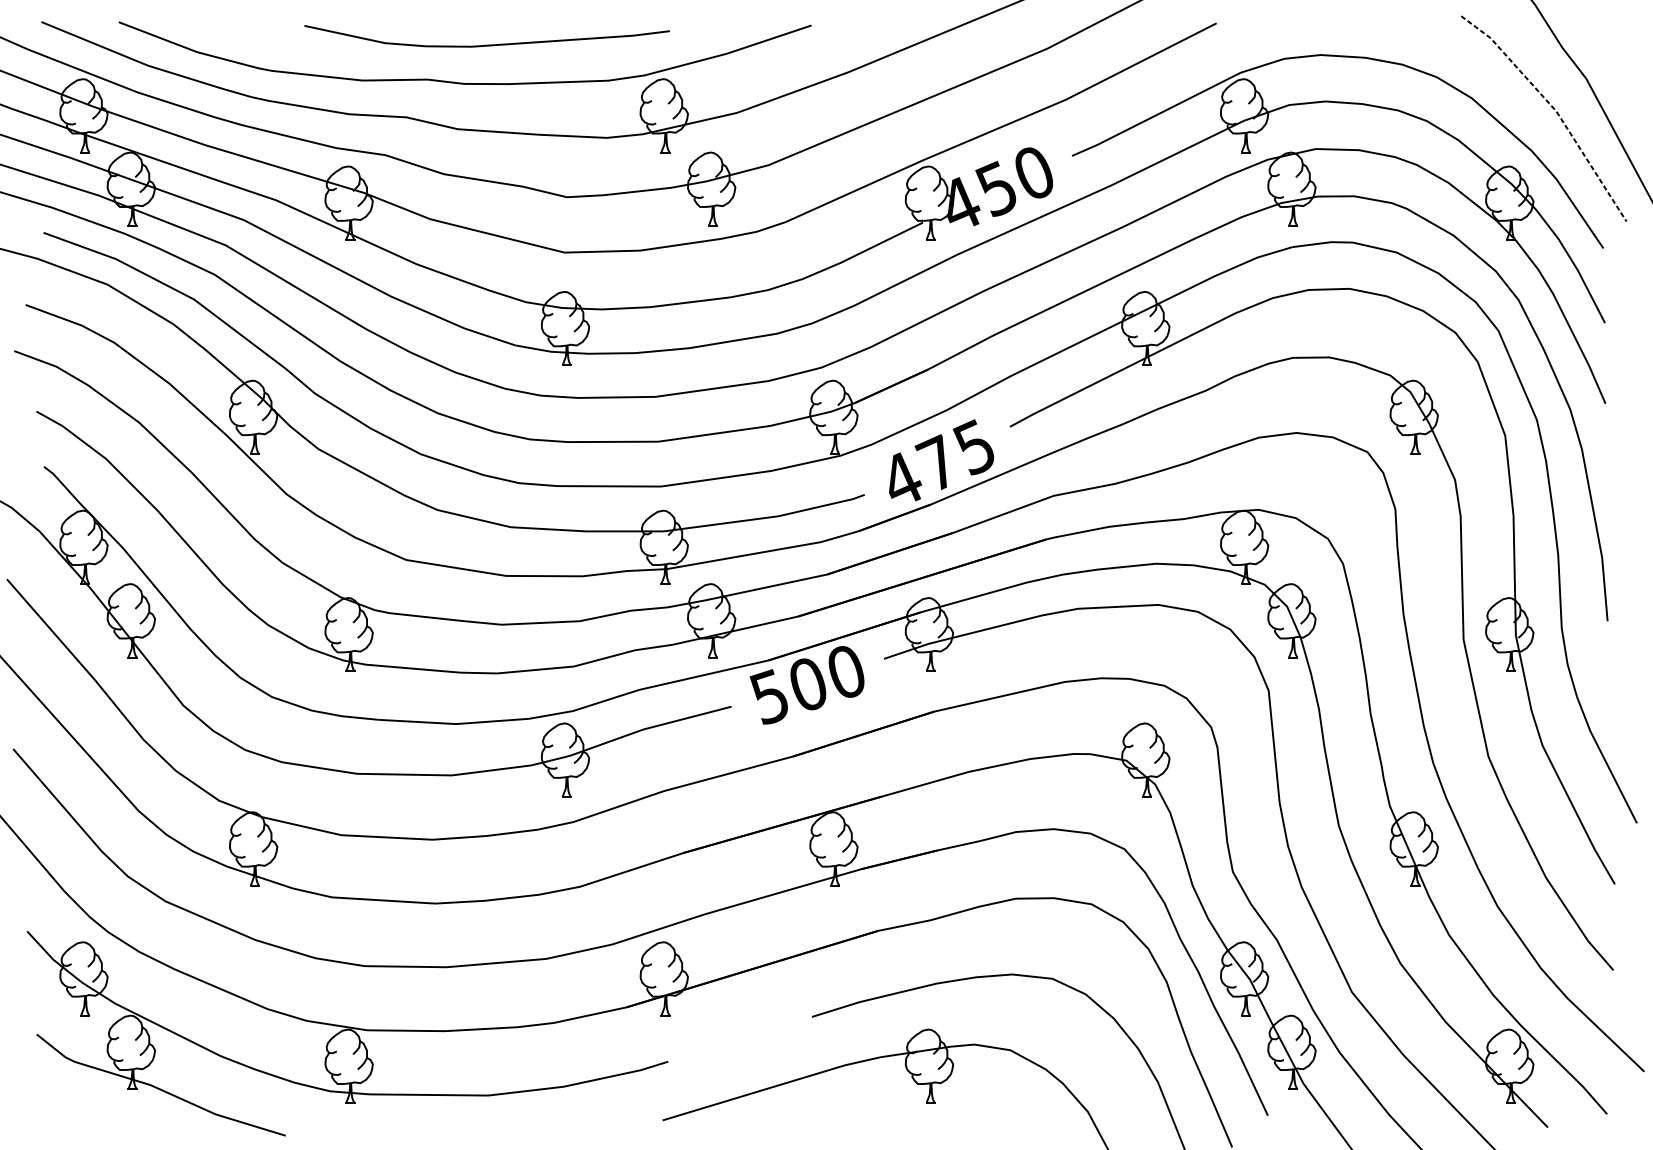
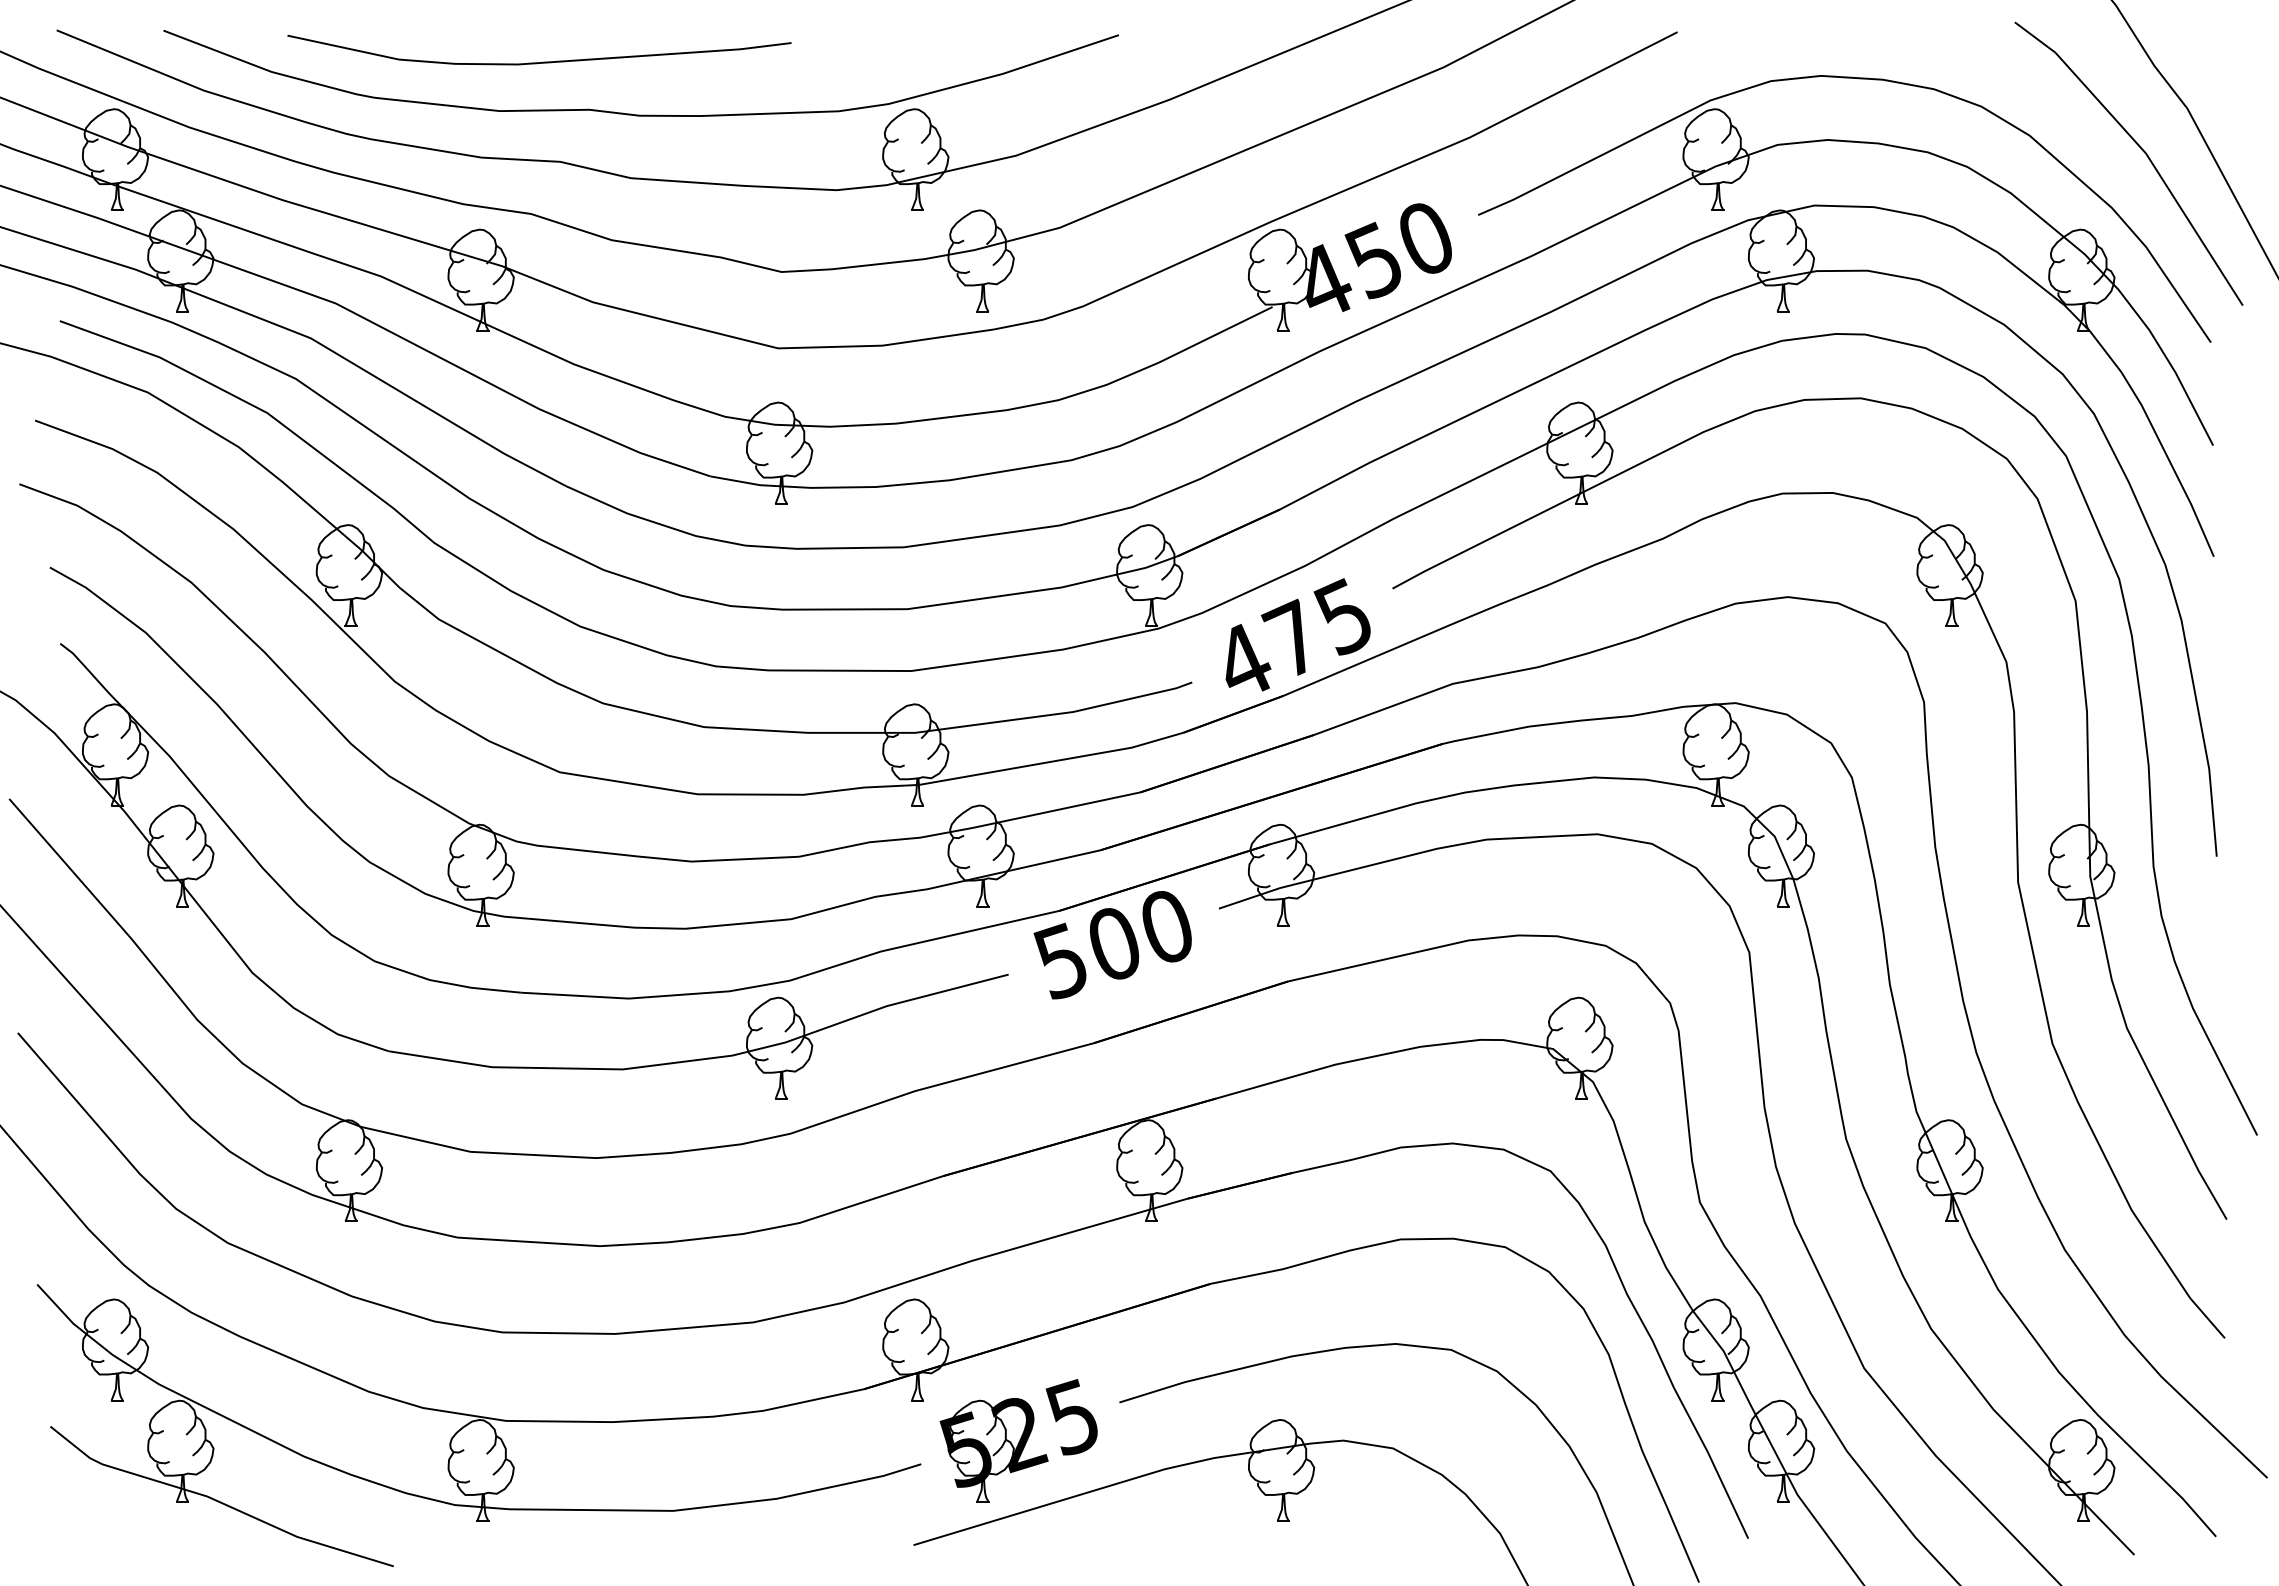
curve: (489, 44) -> (542, 61), moved
line: (1555, 109) -> (2144, 151), dashed -> solid
part: (738, 1044) -> (1018, 1440), added

